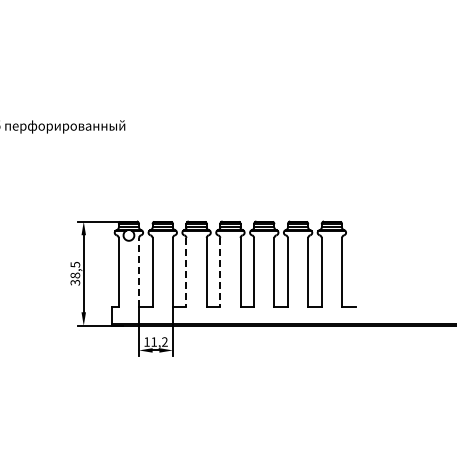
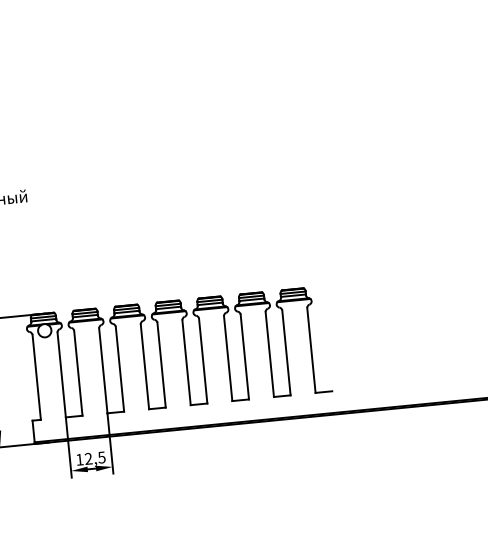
line: (139, 271) -> (62, 373), dashed -> solid
line: (186, 272) -> (120, 369), dashed -> solid
line: (220, 272) -> (161, 365), dashed -> solid
text: (159, 341) -> (95, 457), 11,2 -> 12,5

